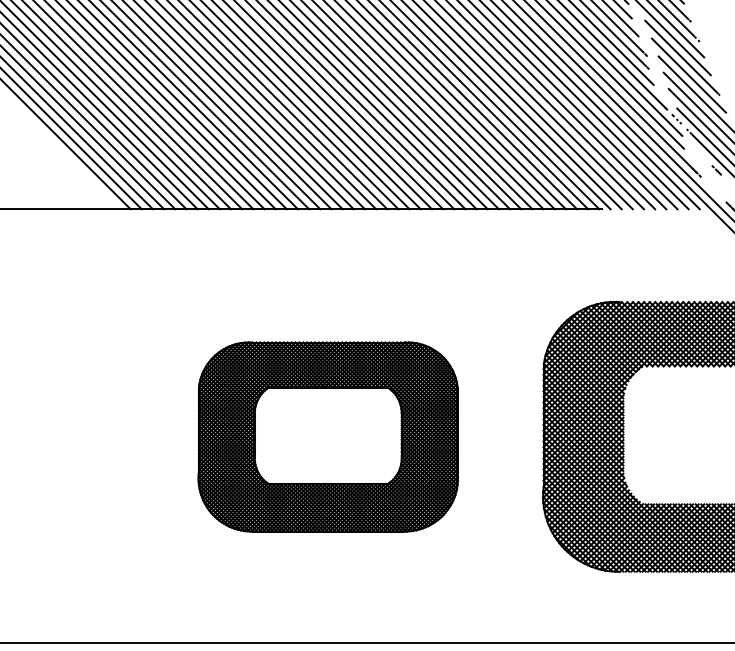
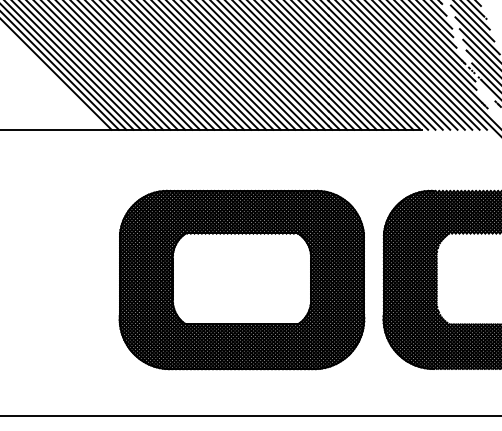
part: (327, 436) -> (241, 279), size x1.43

